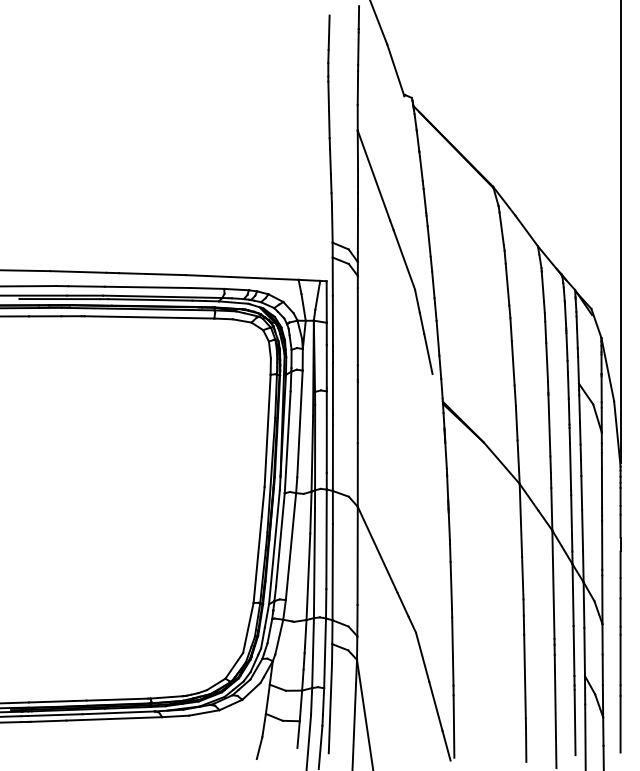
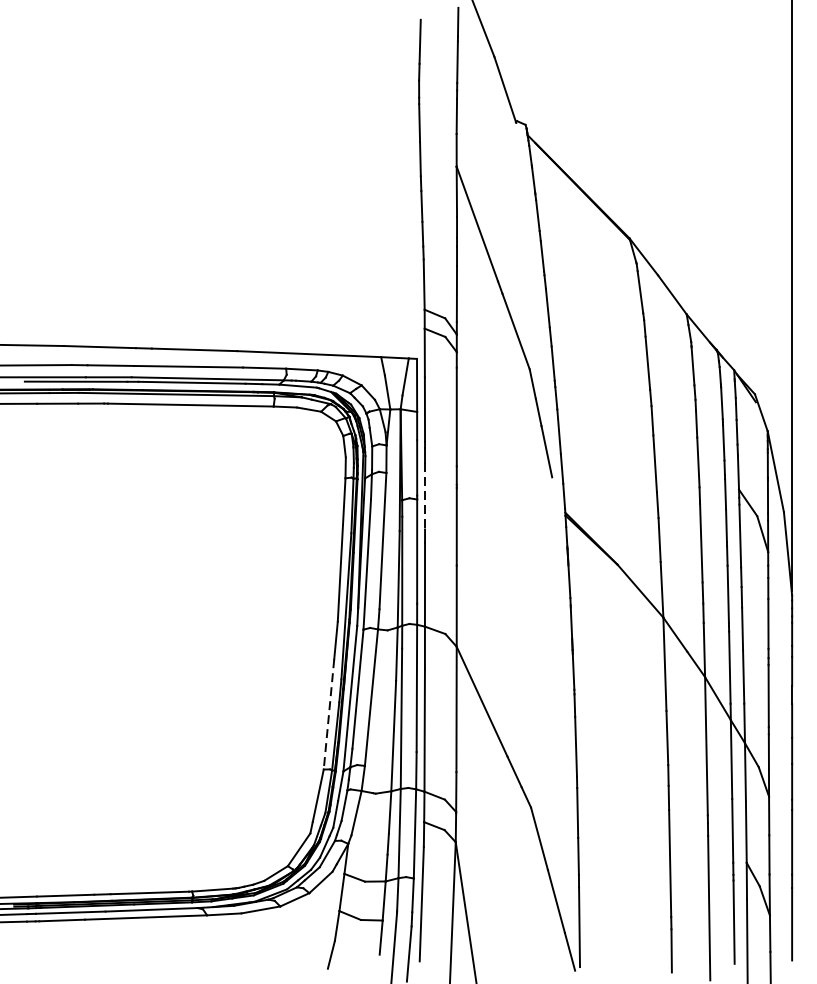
line: (332, 388) -> (424, 495), solid -> dashed
line: (257, 560) -> (328, 715), solid -> dashed

